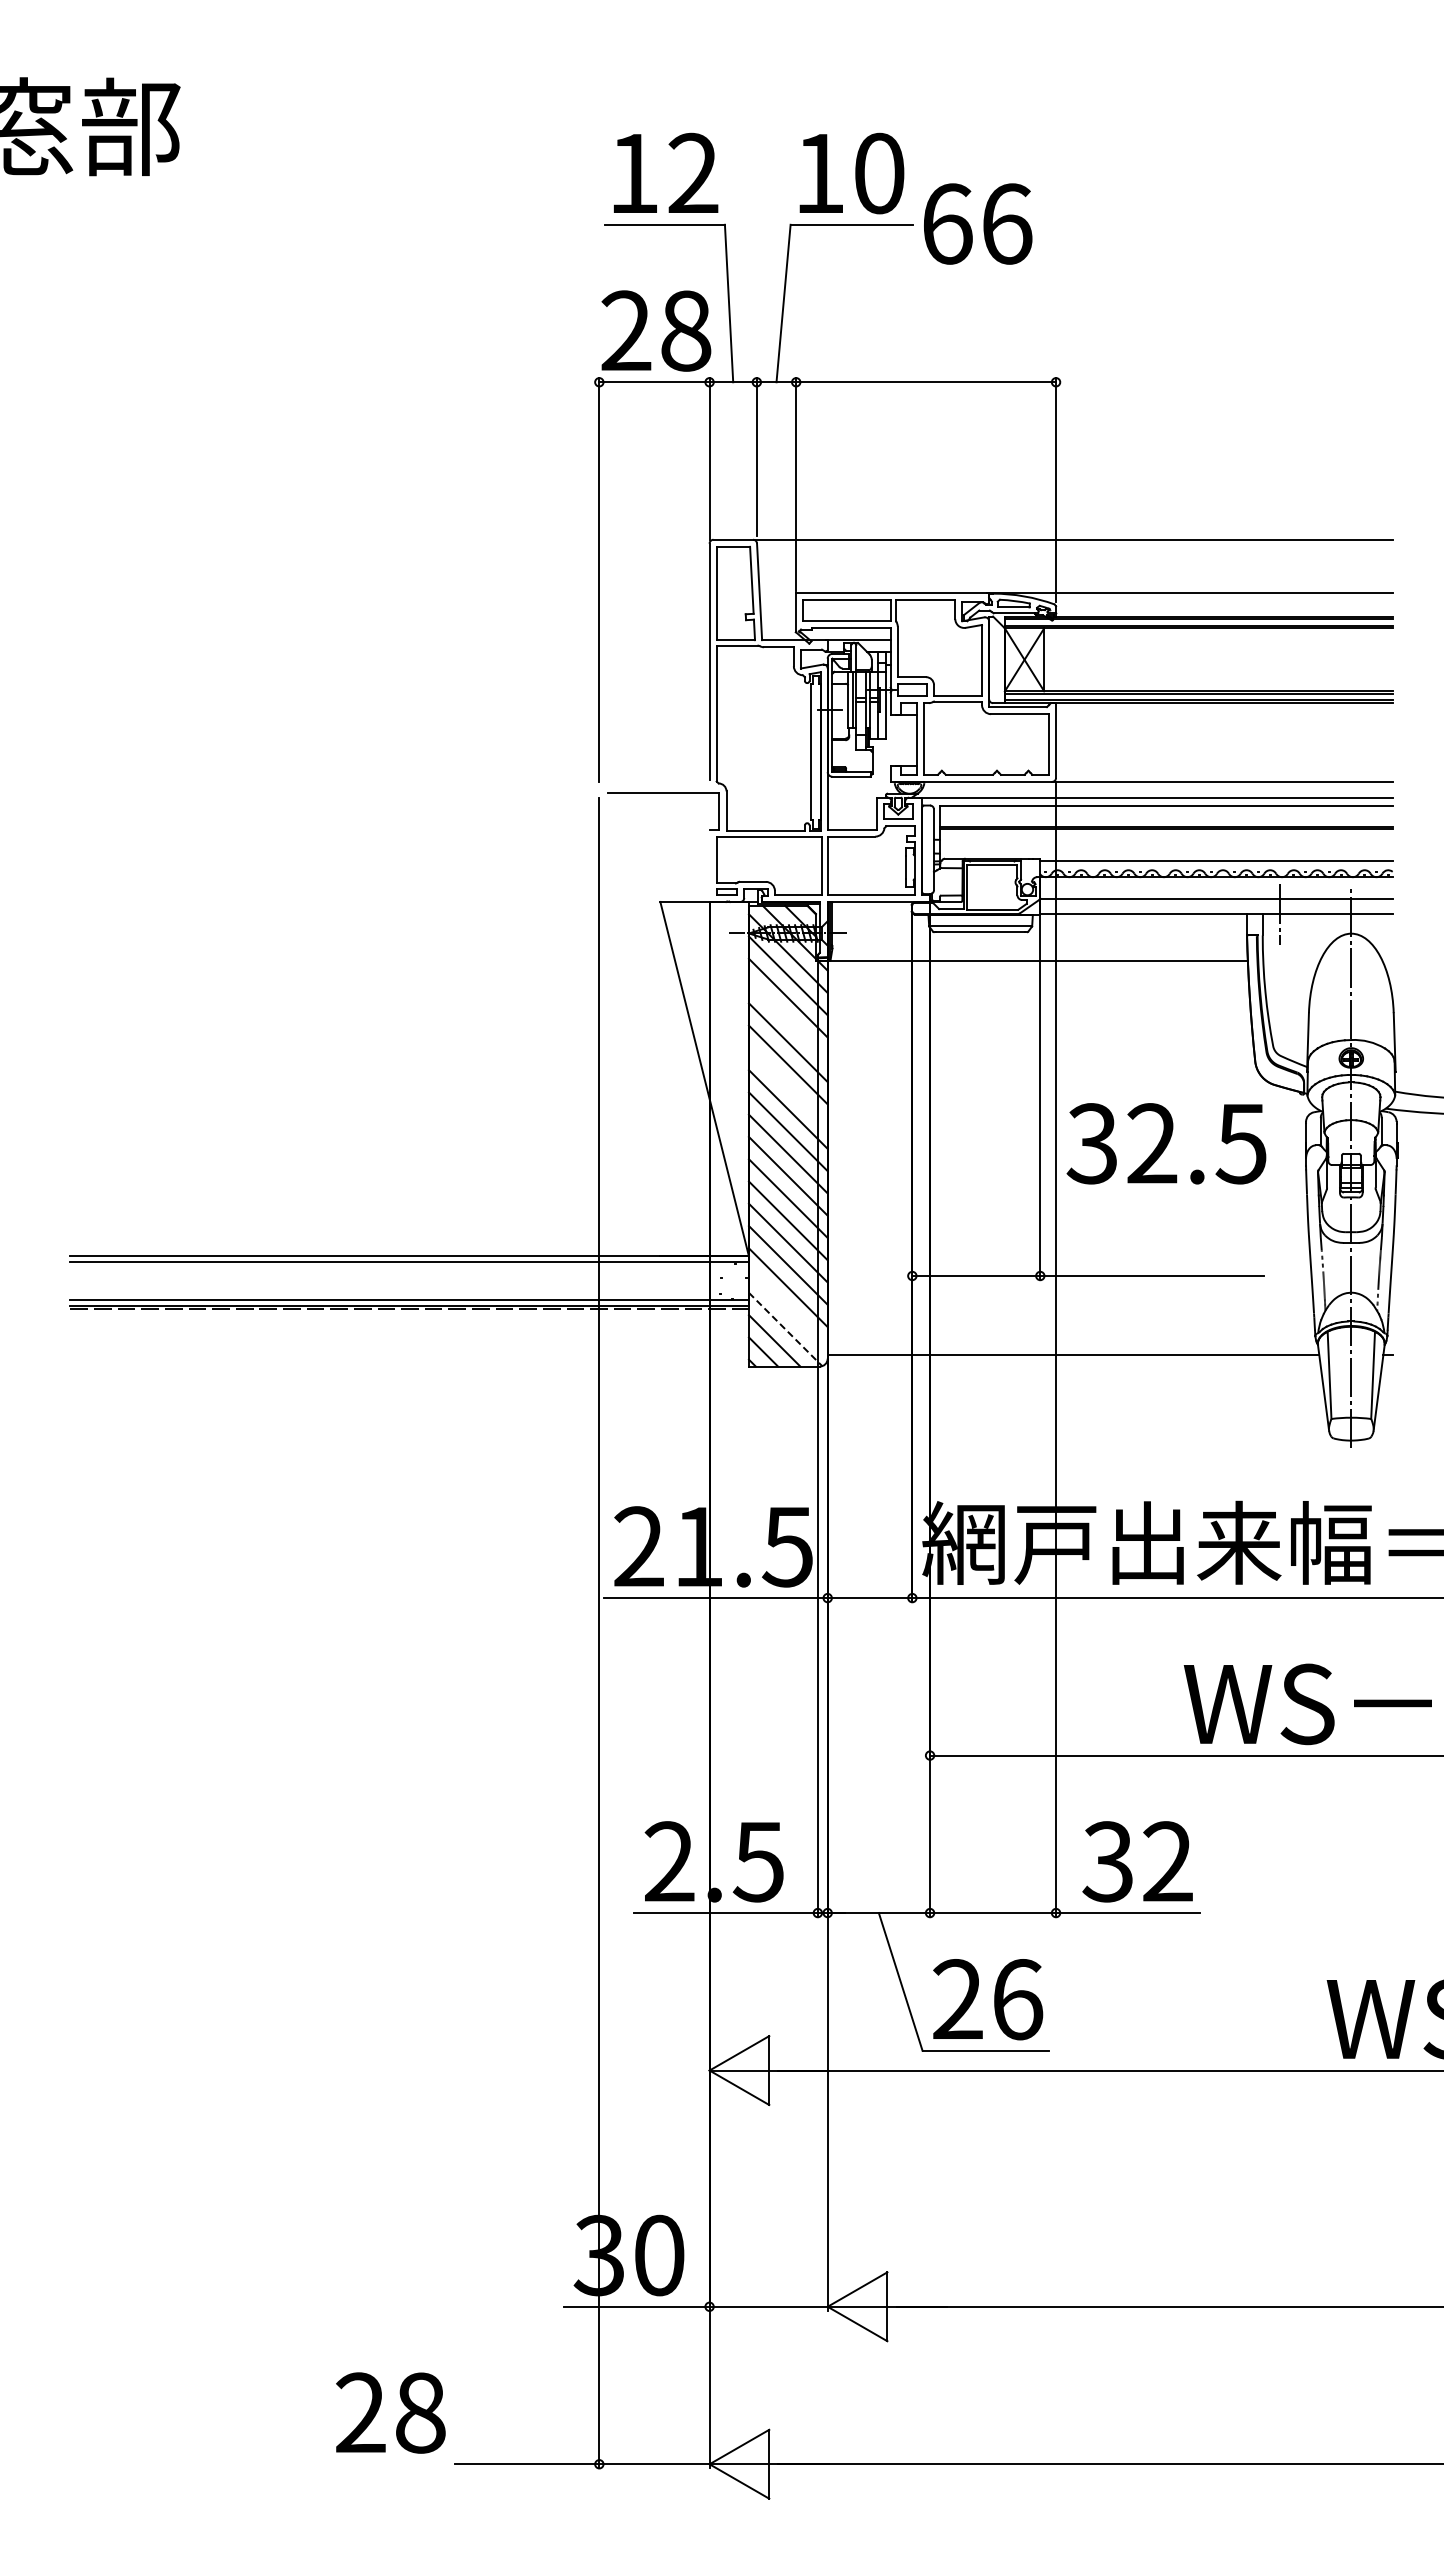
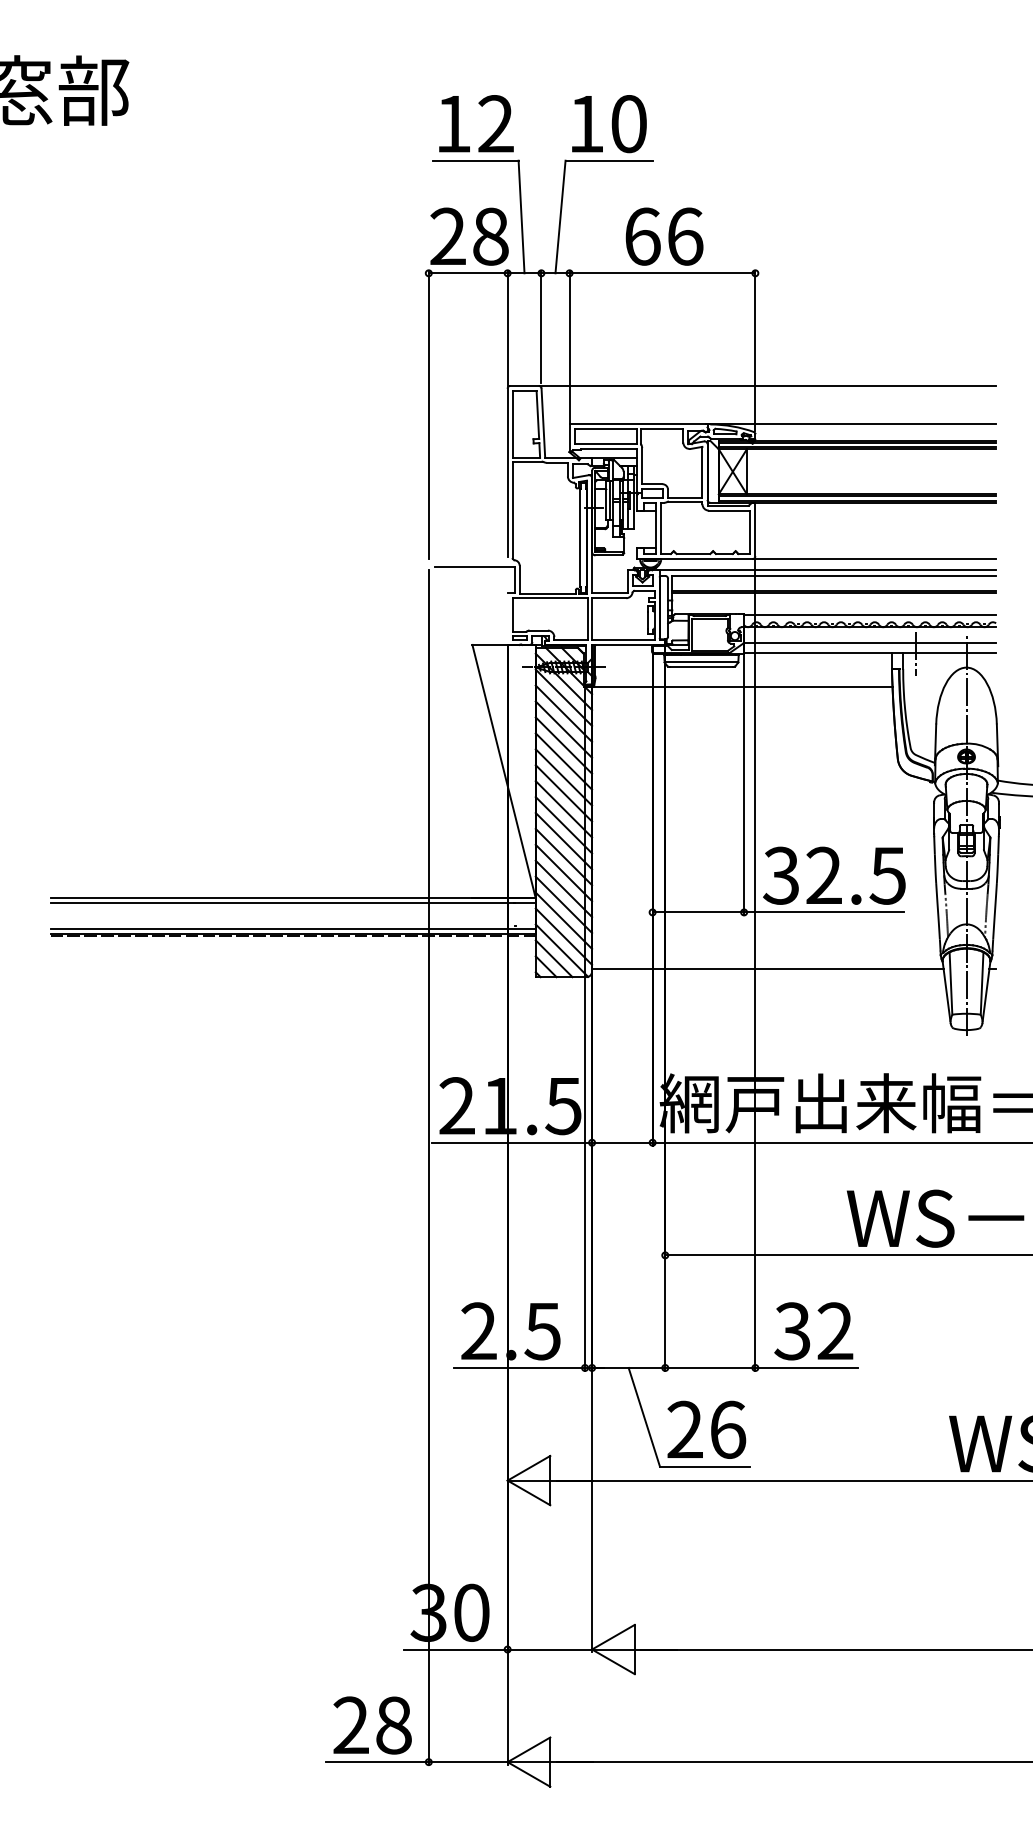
text: (978, 223) -> (664, 236), moved
line: (787, 1020) -> (563, 729), added
line: (787, 1086) -> (563, 776), added
text: (1166, 1143) -> (834, 875), moved
line: (787, 1309) -> (563, 936), added
line: (785, 1329) -> (561, 950), dashed -> solid
text: (390, 2412) -> (372, 1725), moved

